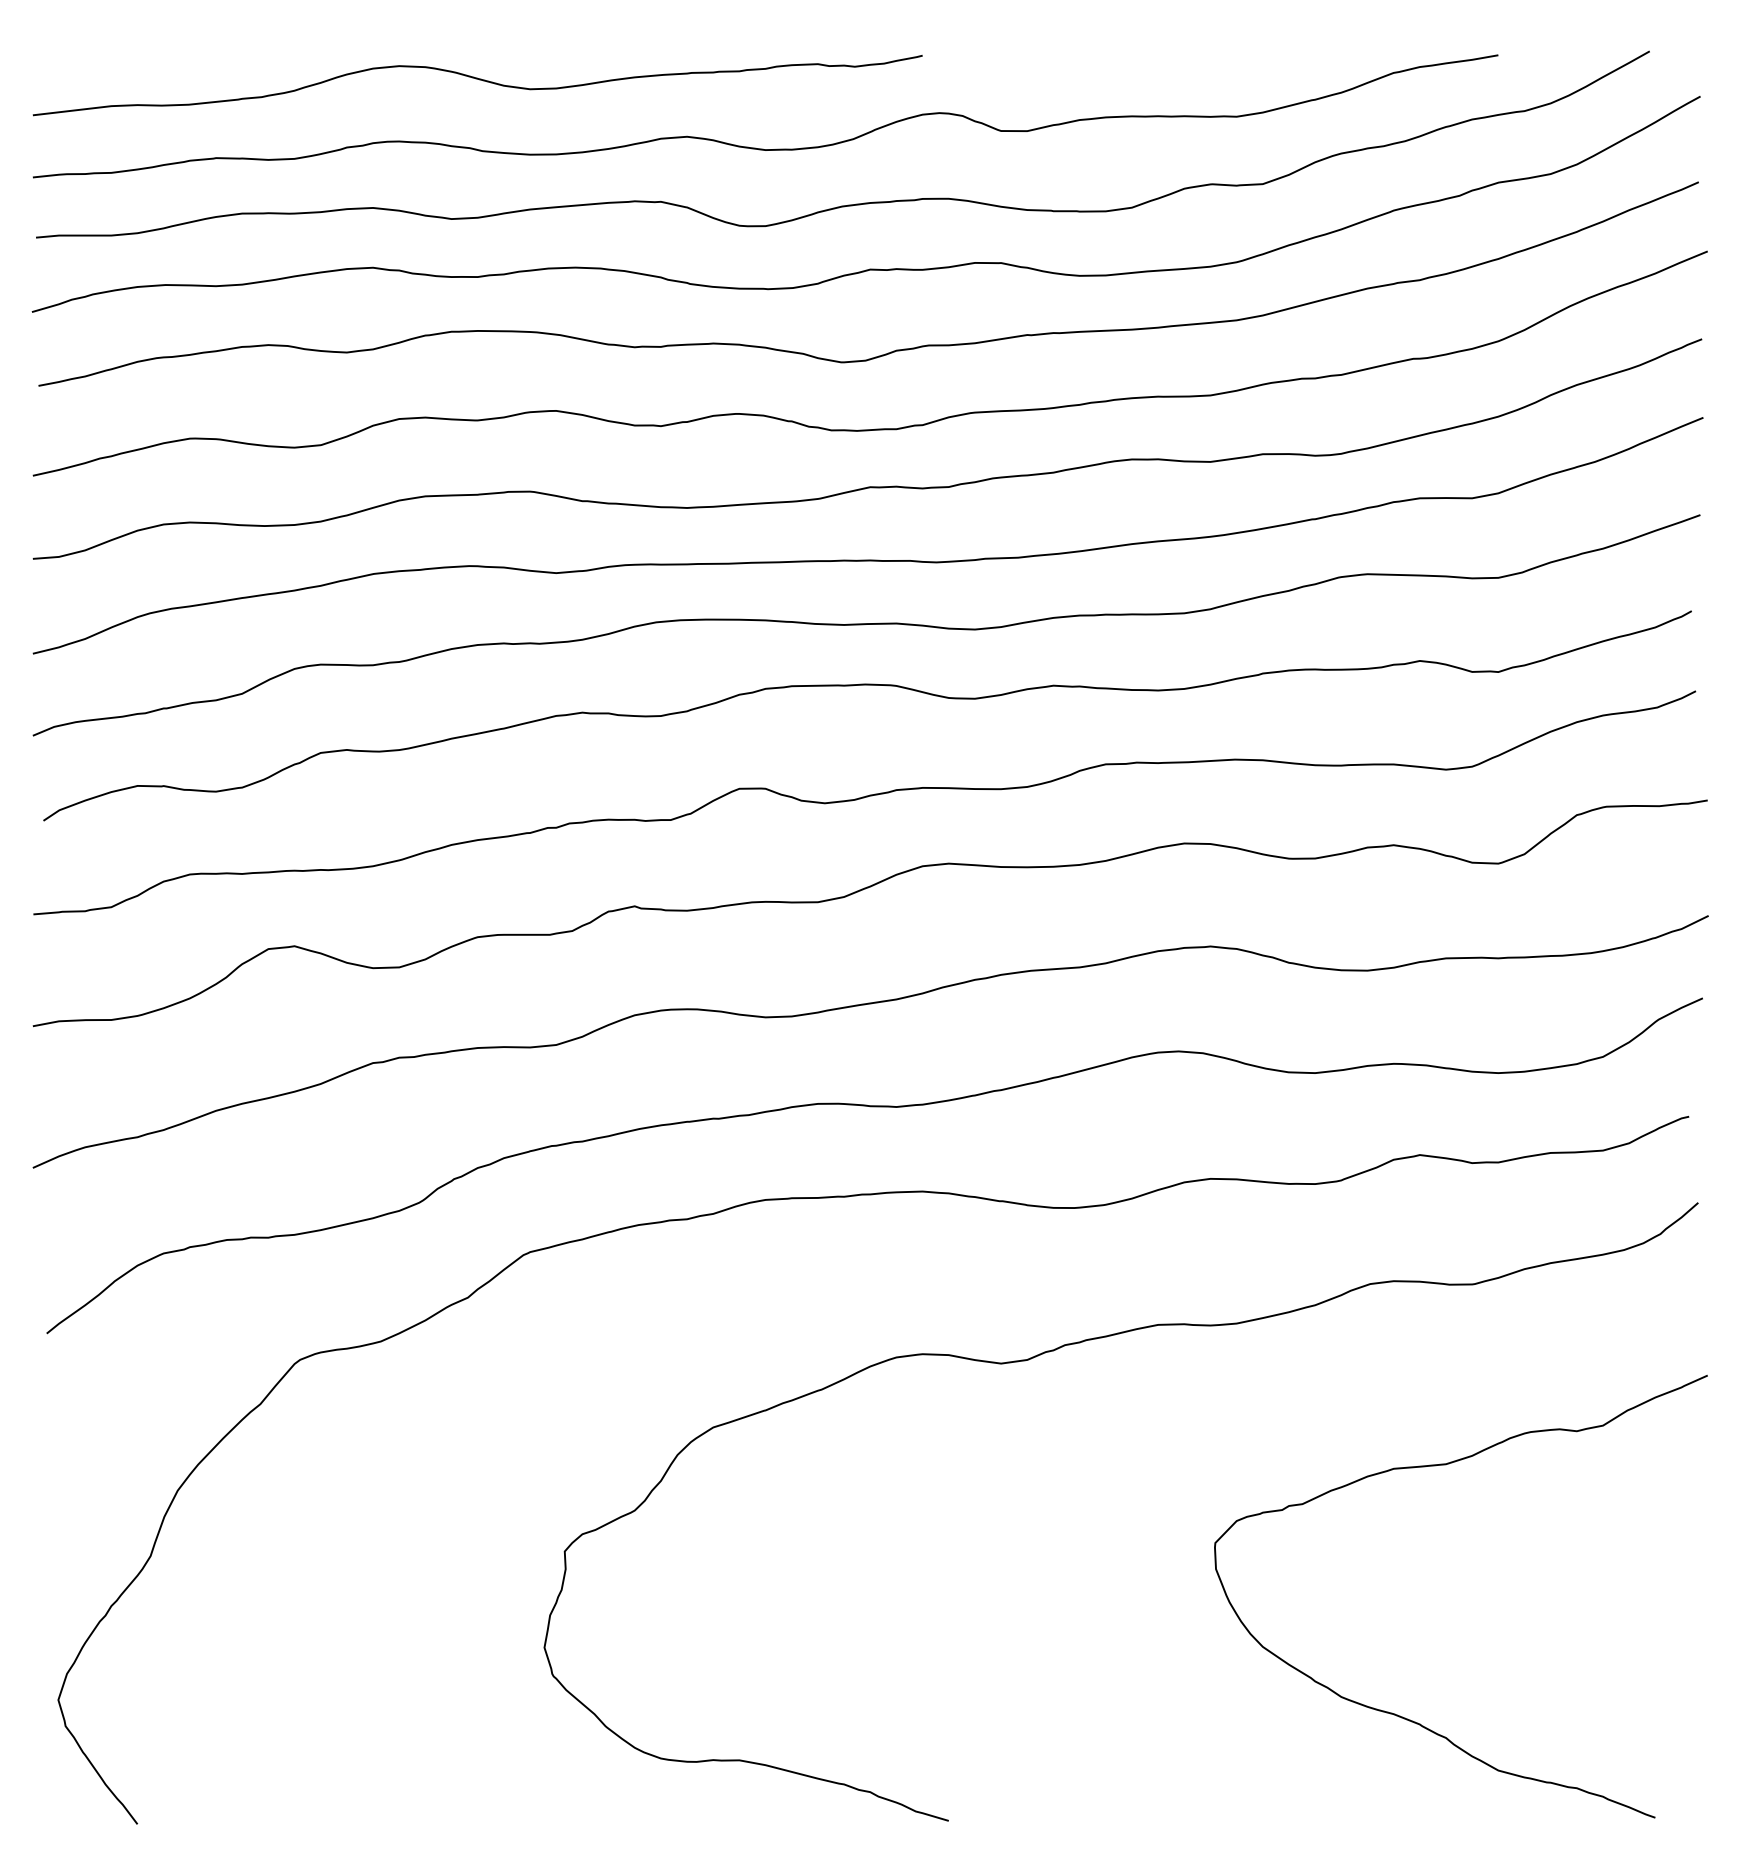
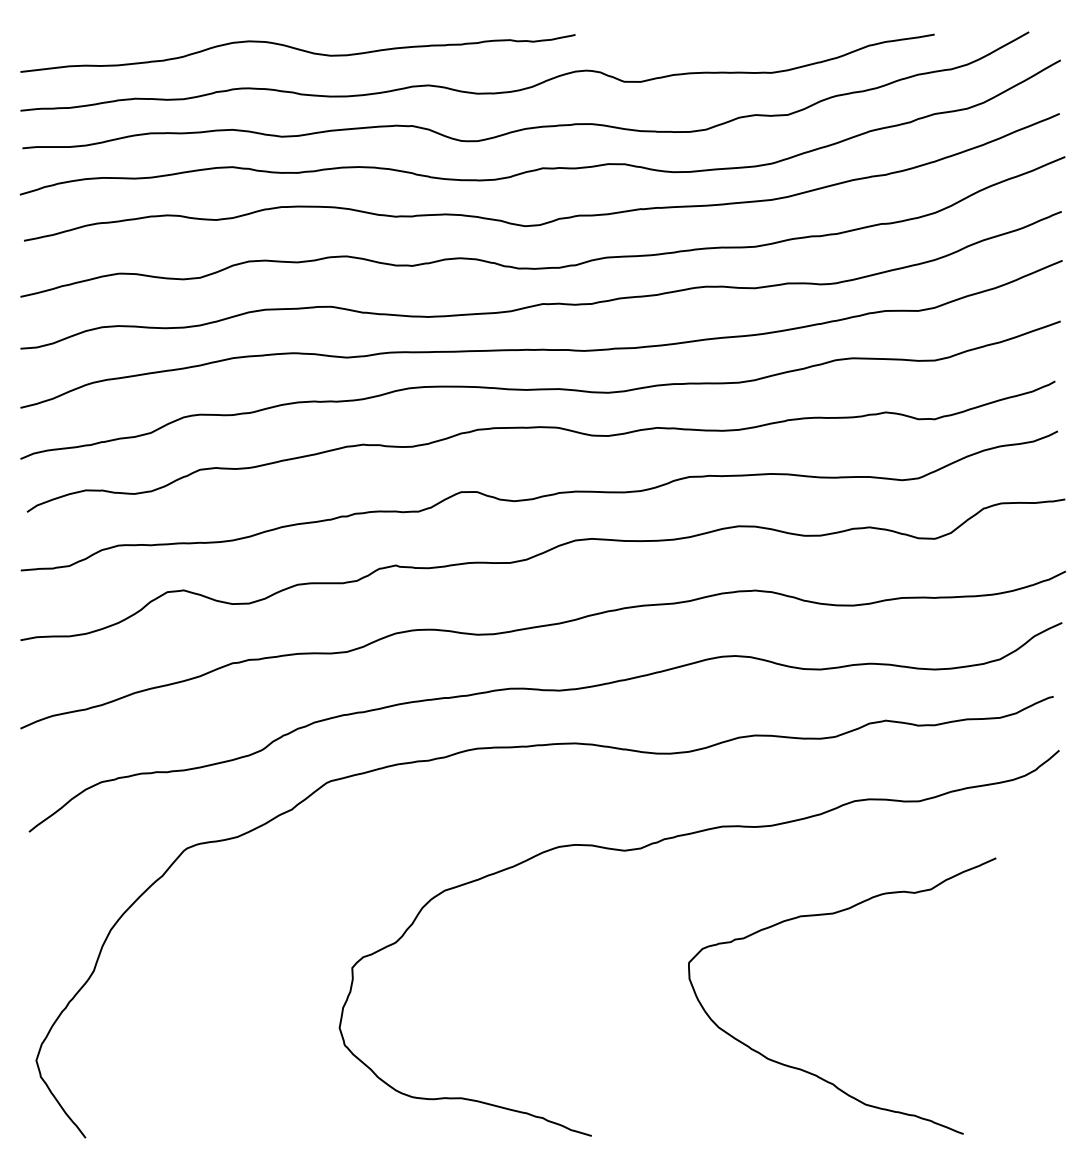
curve: (1446, 1465) -> (833, 914), moved

